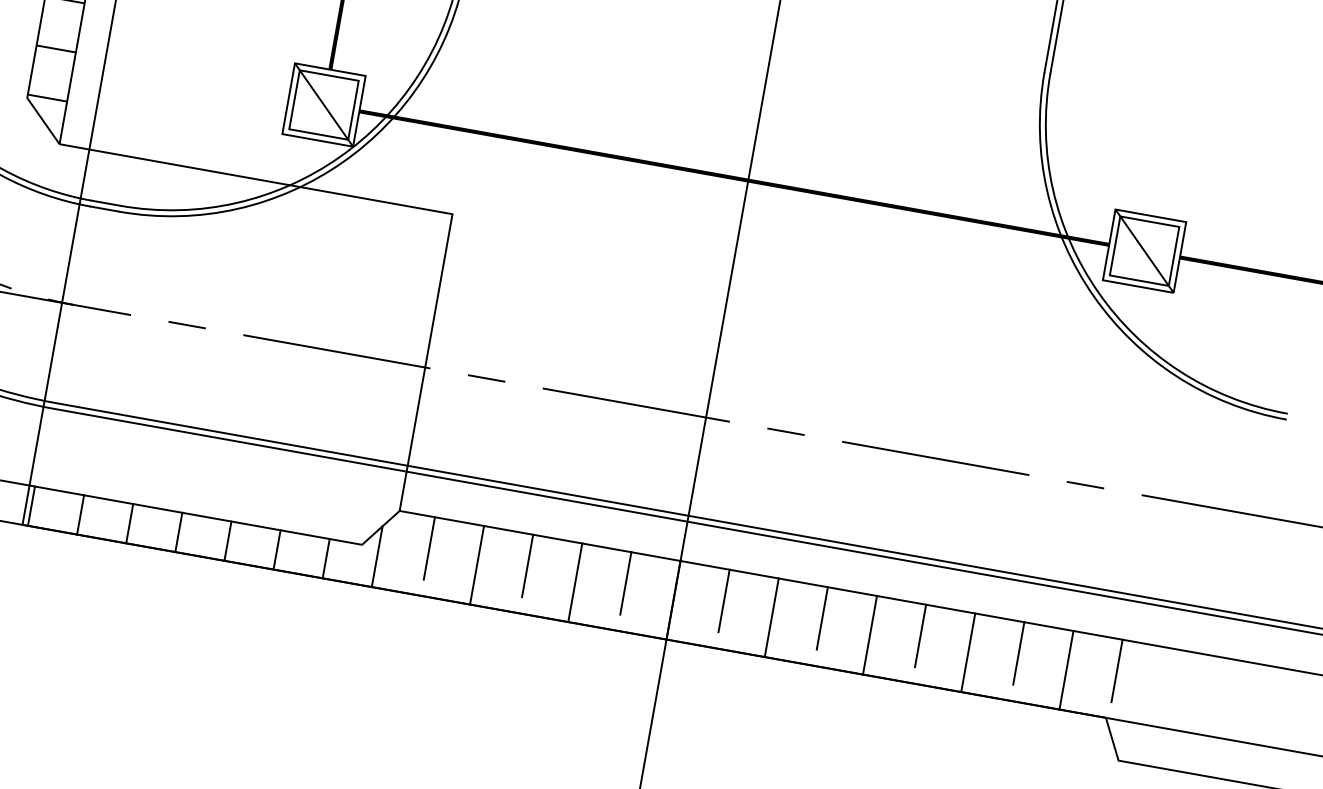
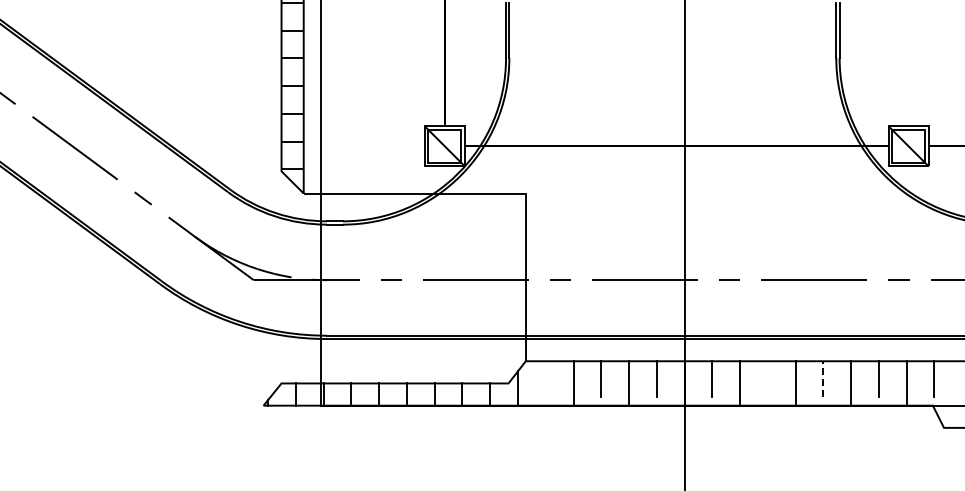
line: (429, 547) -> (545, 378), removed
line: (821, 617) -> (767, 378), removed
line: (920, 635) -> (823, 378), solid -> dashed

